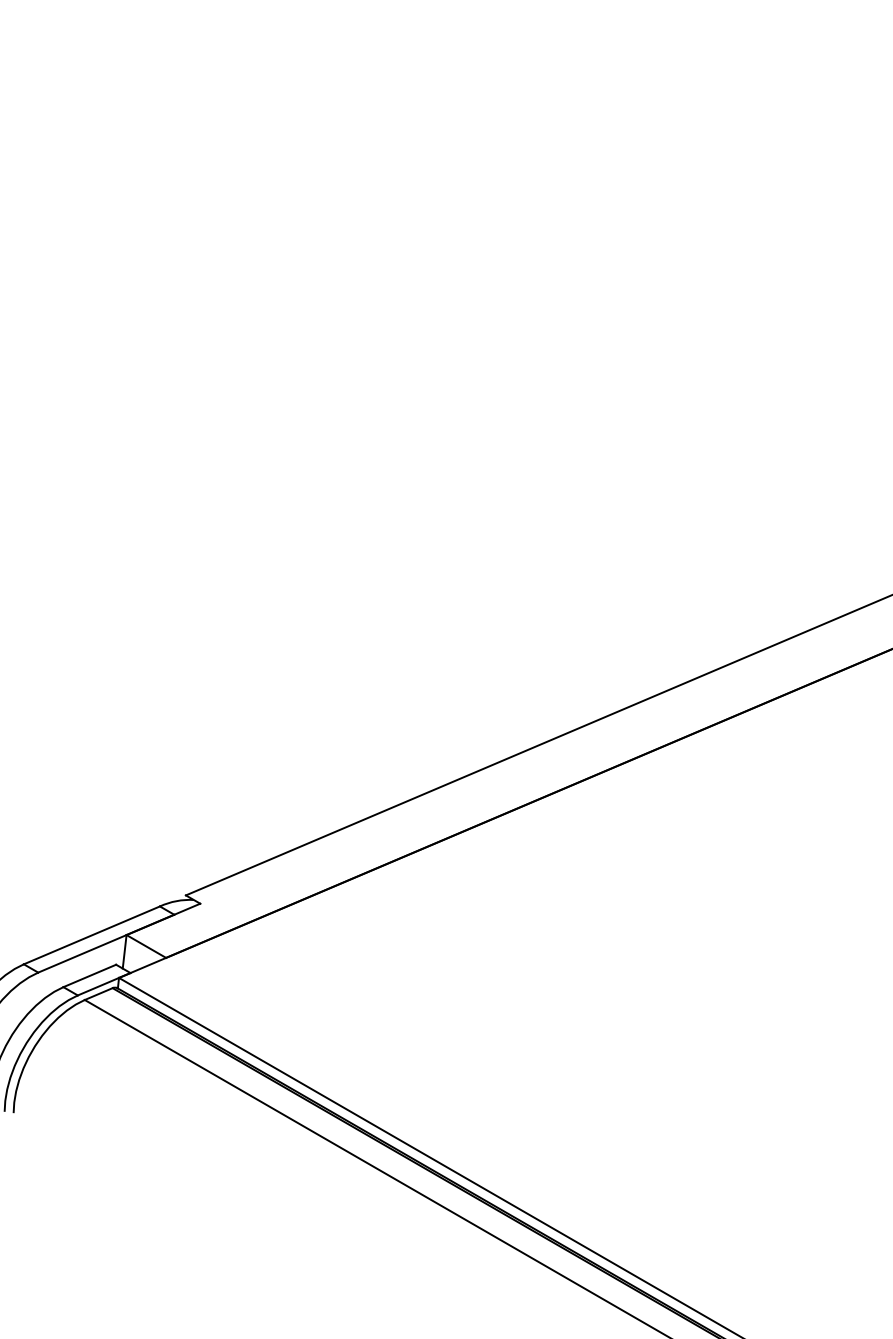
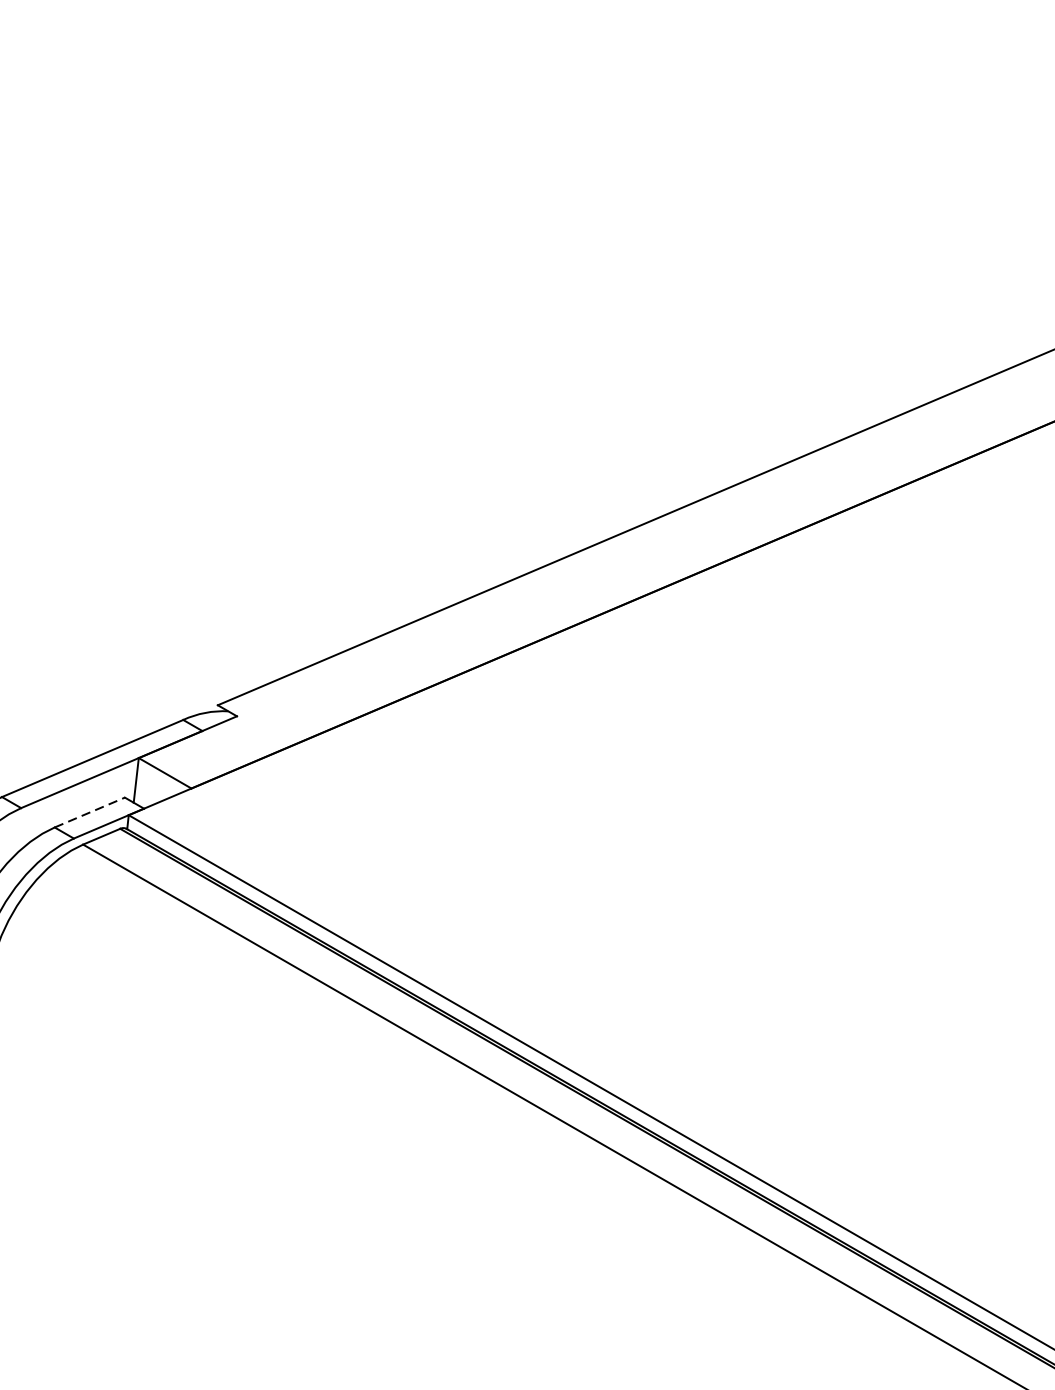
line: (89, 975) -> (89, 811), solid -> dashed

